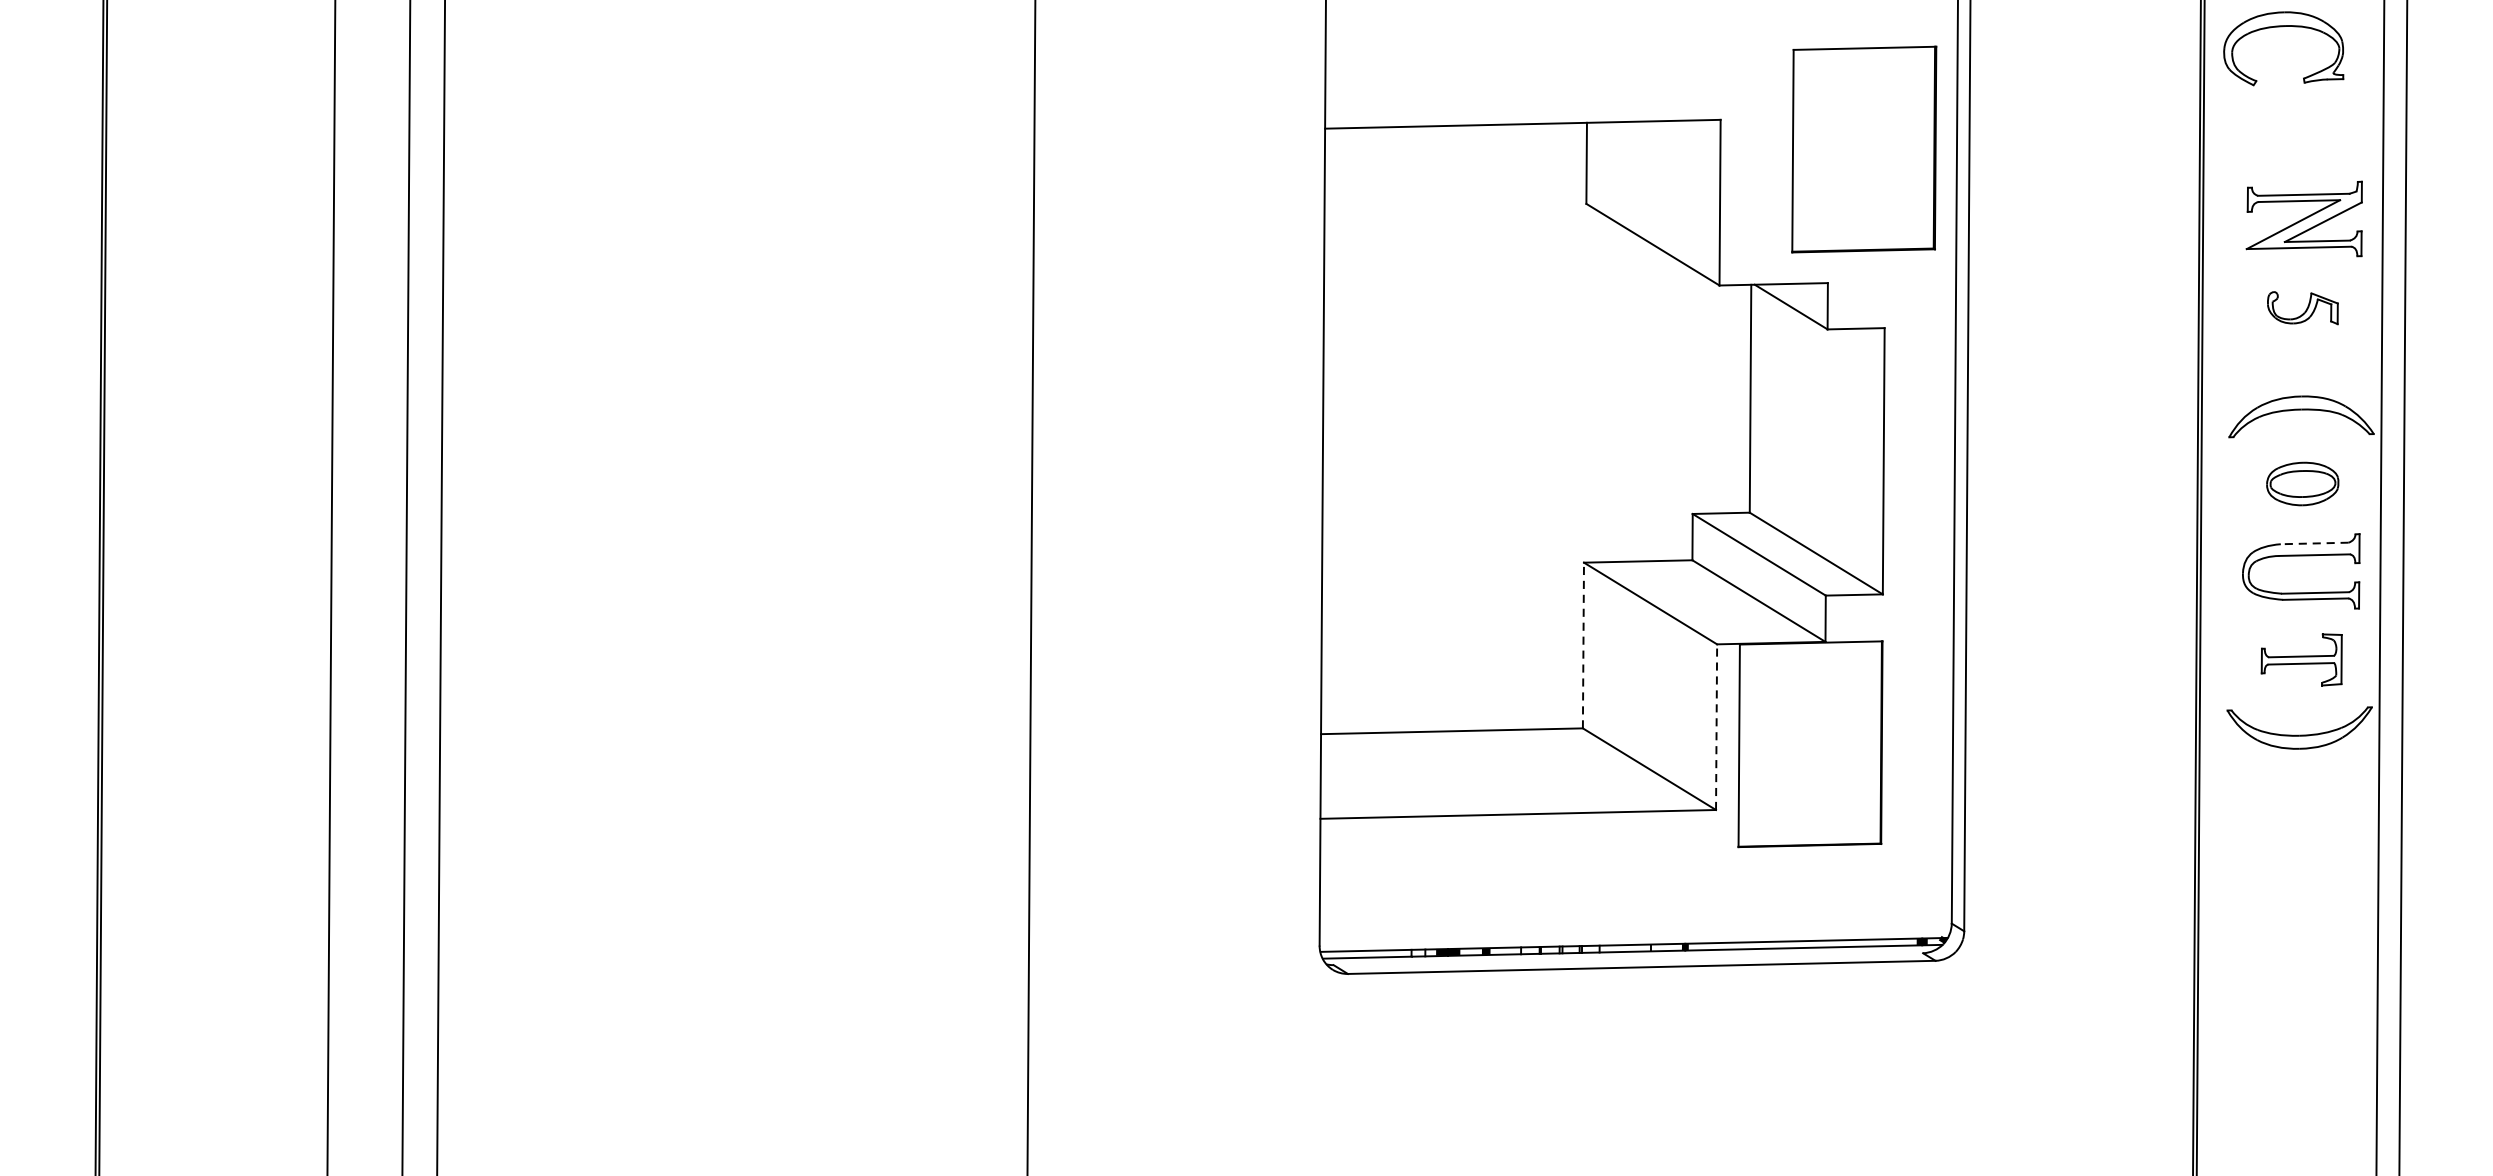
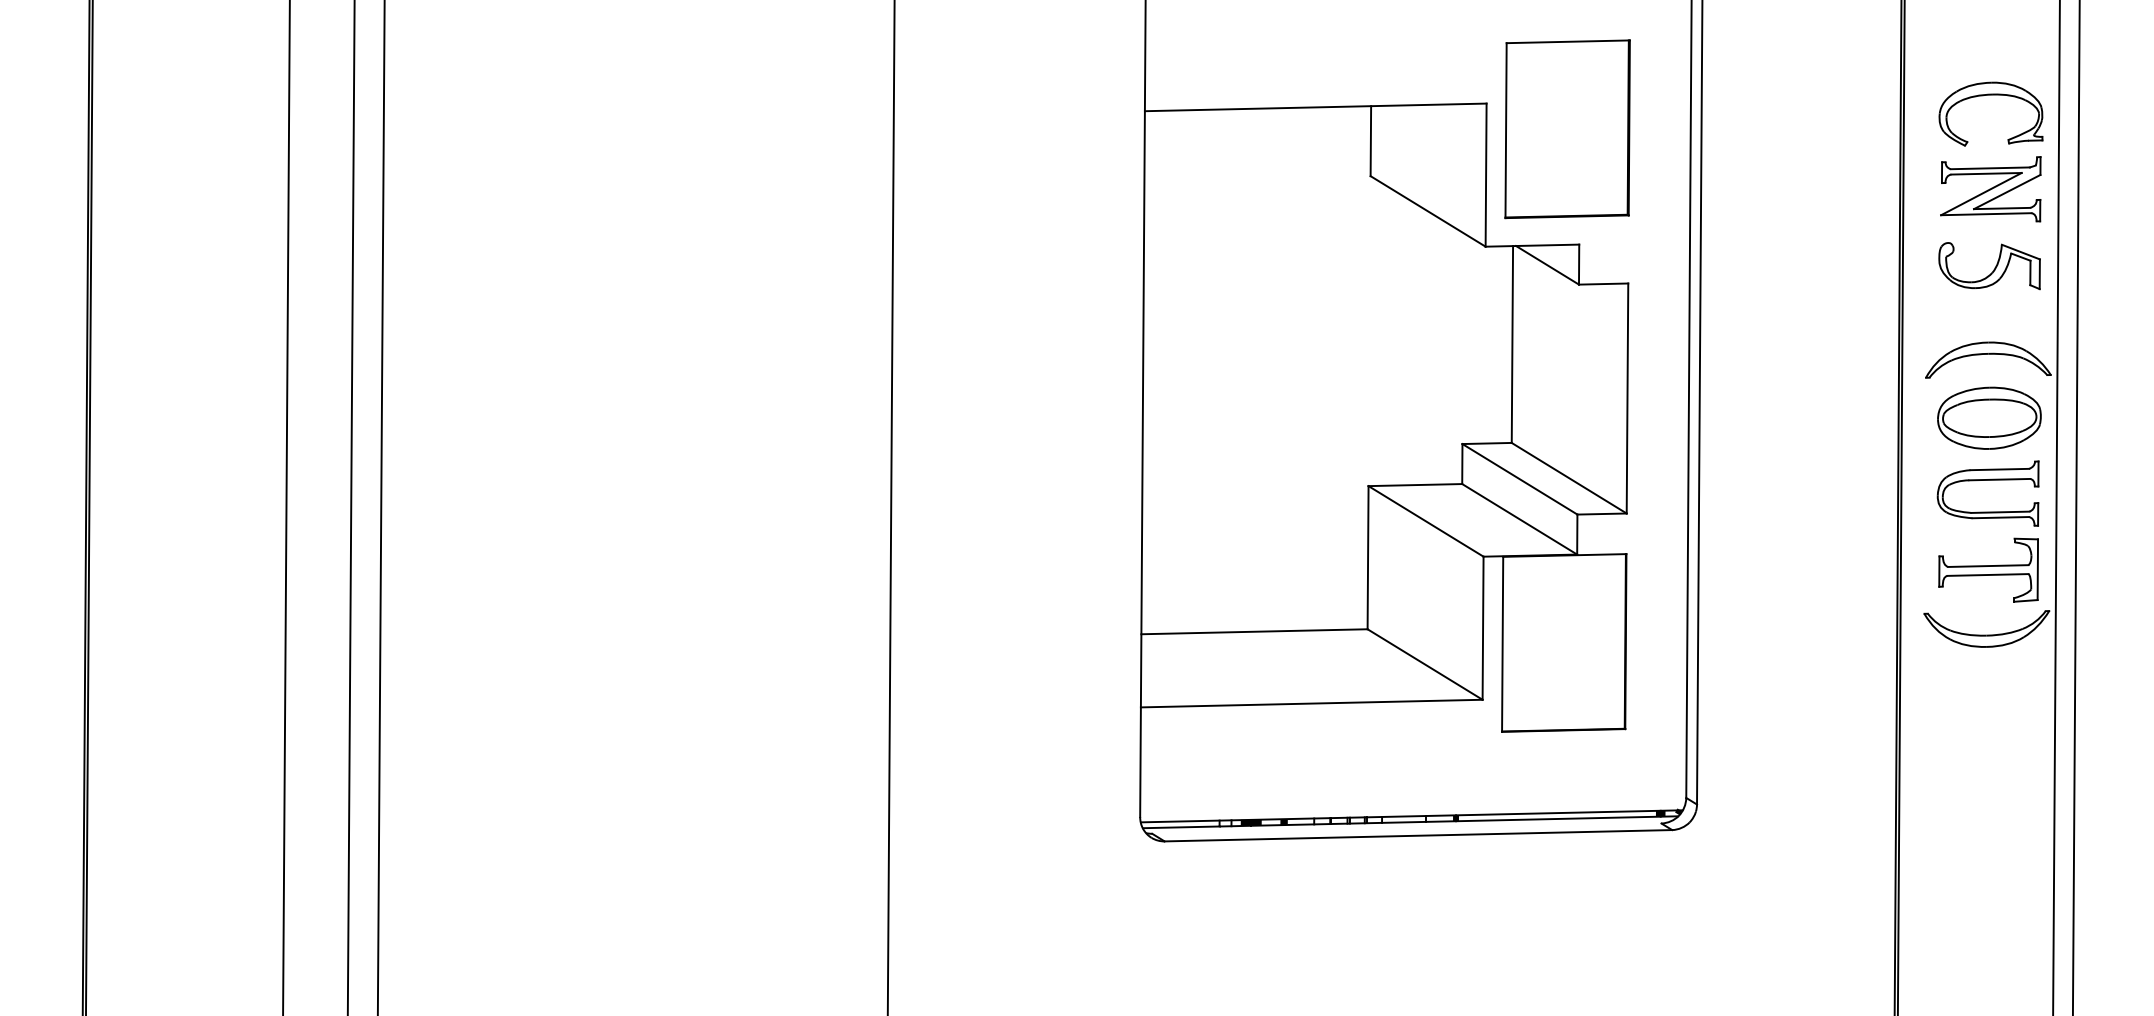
part: (2283, 27) -> (1990, 95), moved
part: (1864, 149) -> (1567, 129), moved
part: (2302, 308) -> (1989, 266), size x1.67
part: (2302, 483) -> (1989, 417), size x1.67
line: (2314, 543) -> (1999, 469), dashed -> solid
line: (1583, 645) -> (1368, 557), dashed -> solid
part: (2301, 659) -> (1988, 569), size x1.43
line: (1717, 727) -> (1483, 628), dashed -> solid

